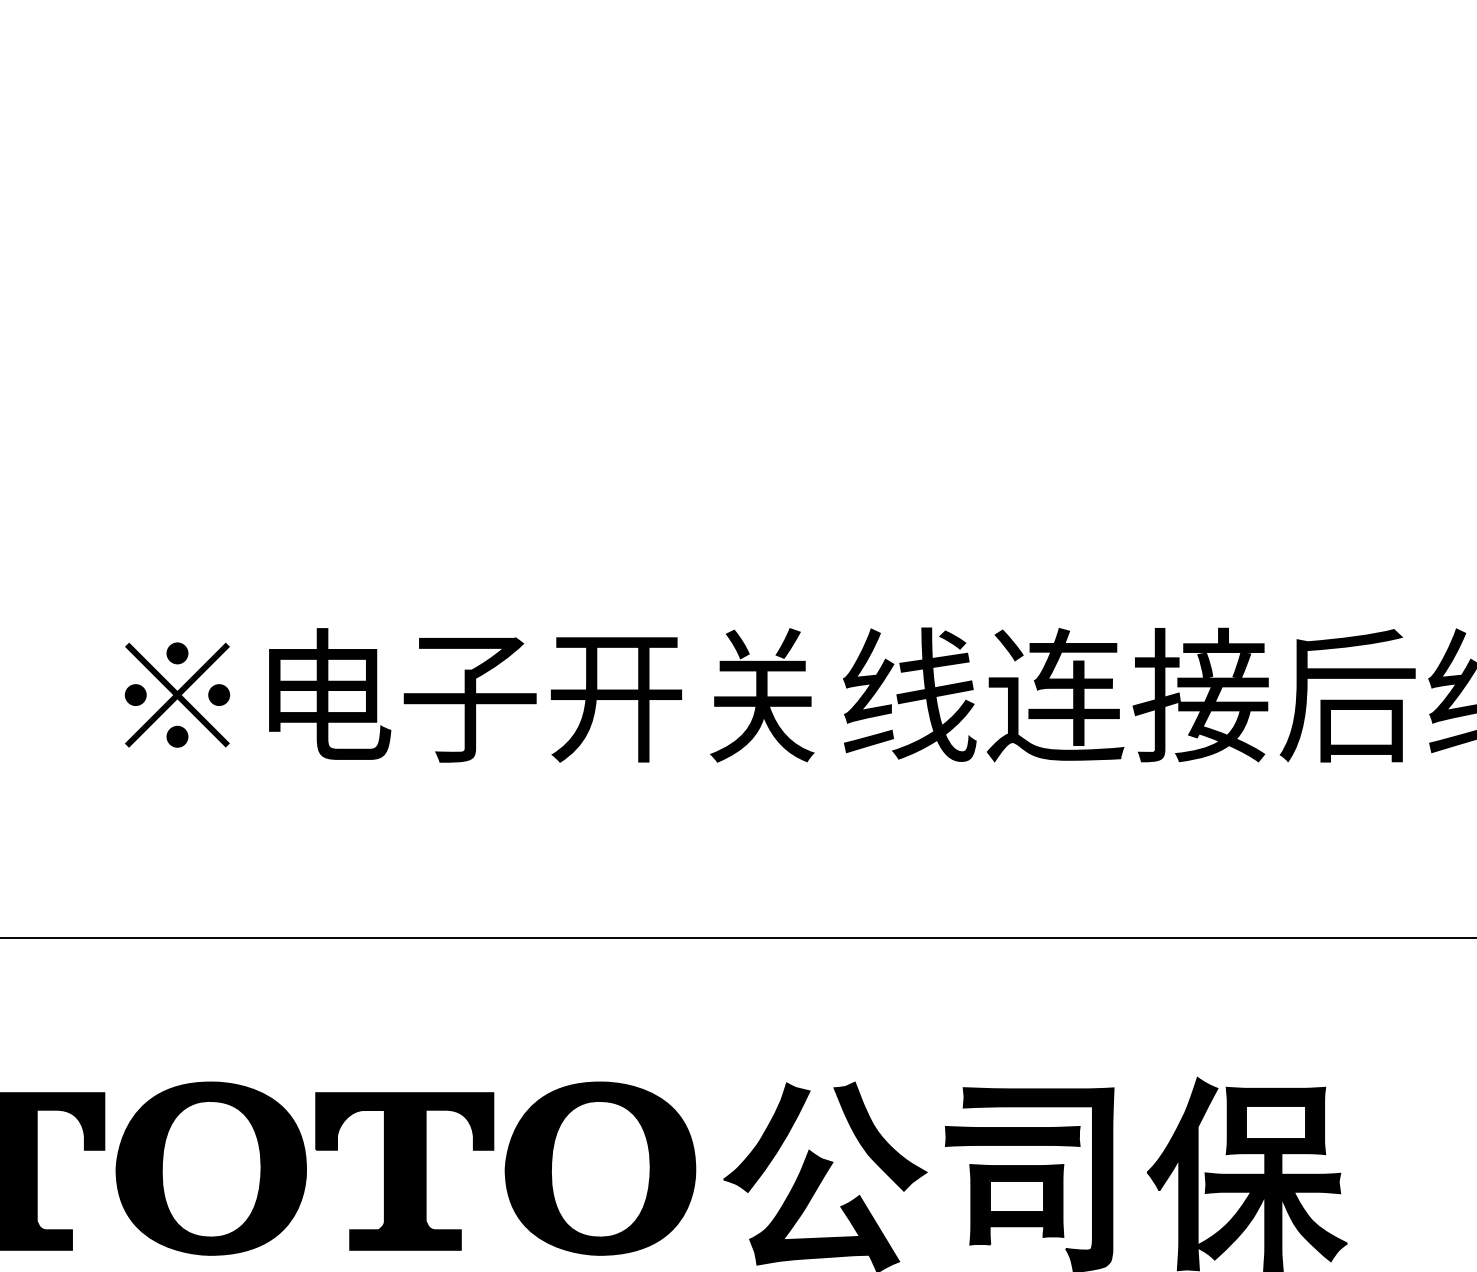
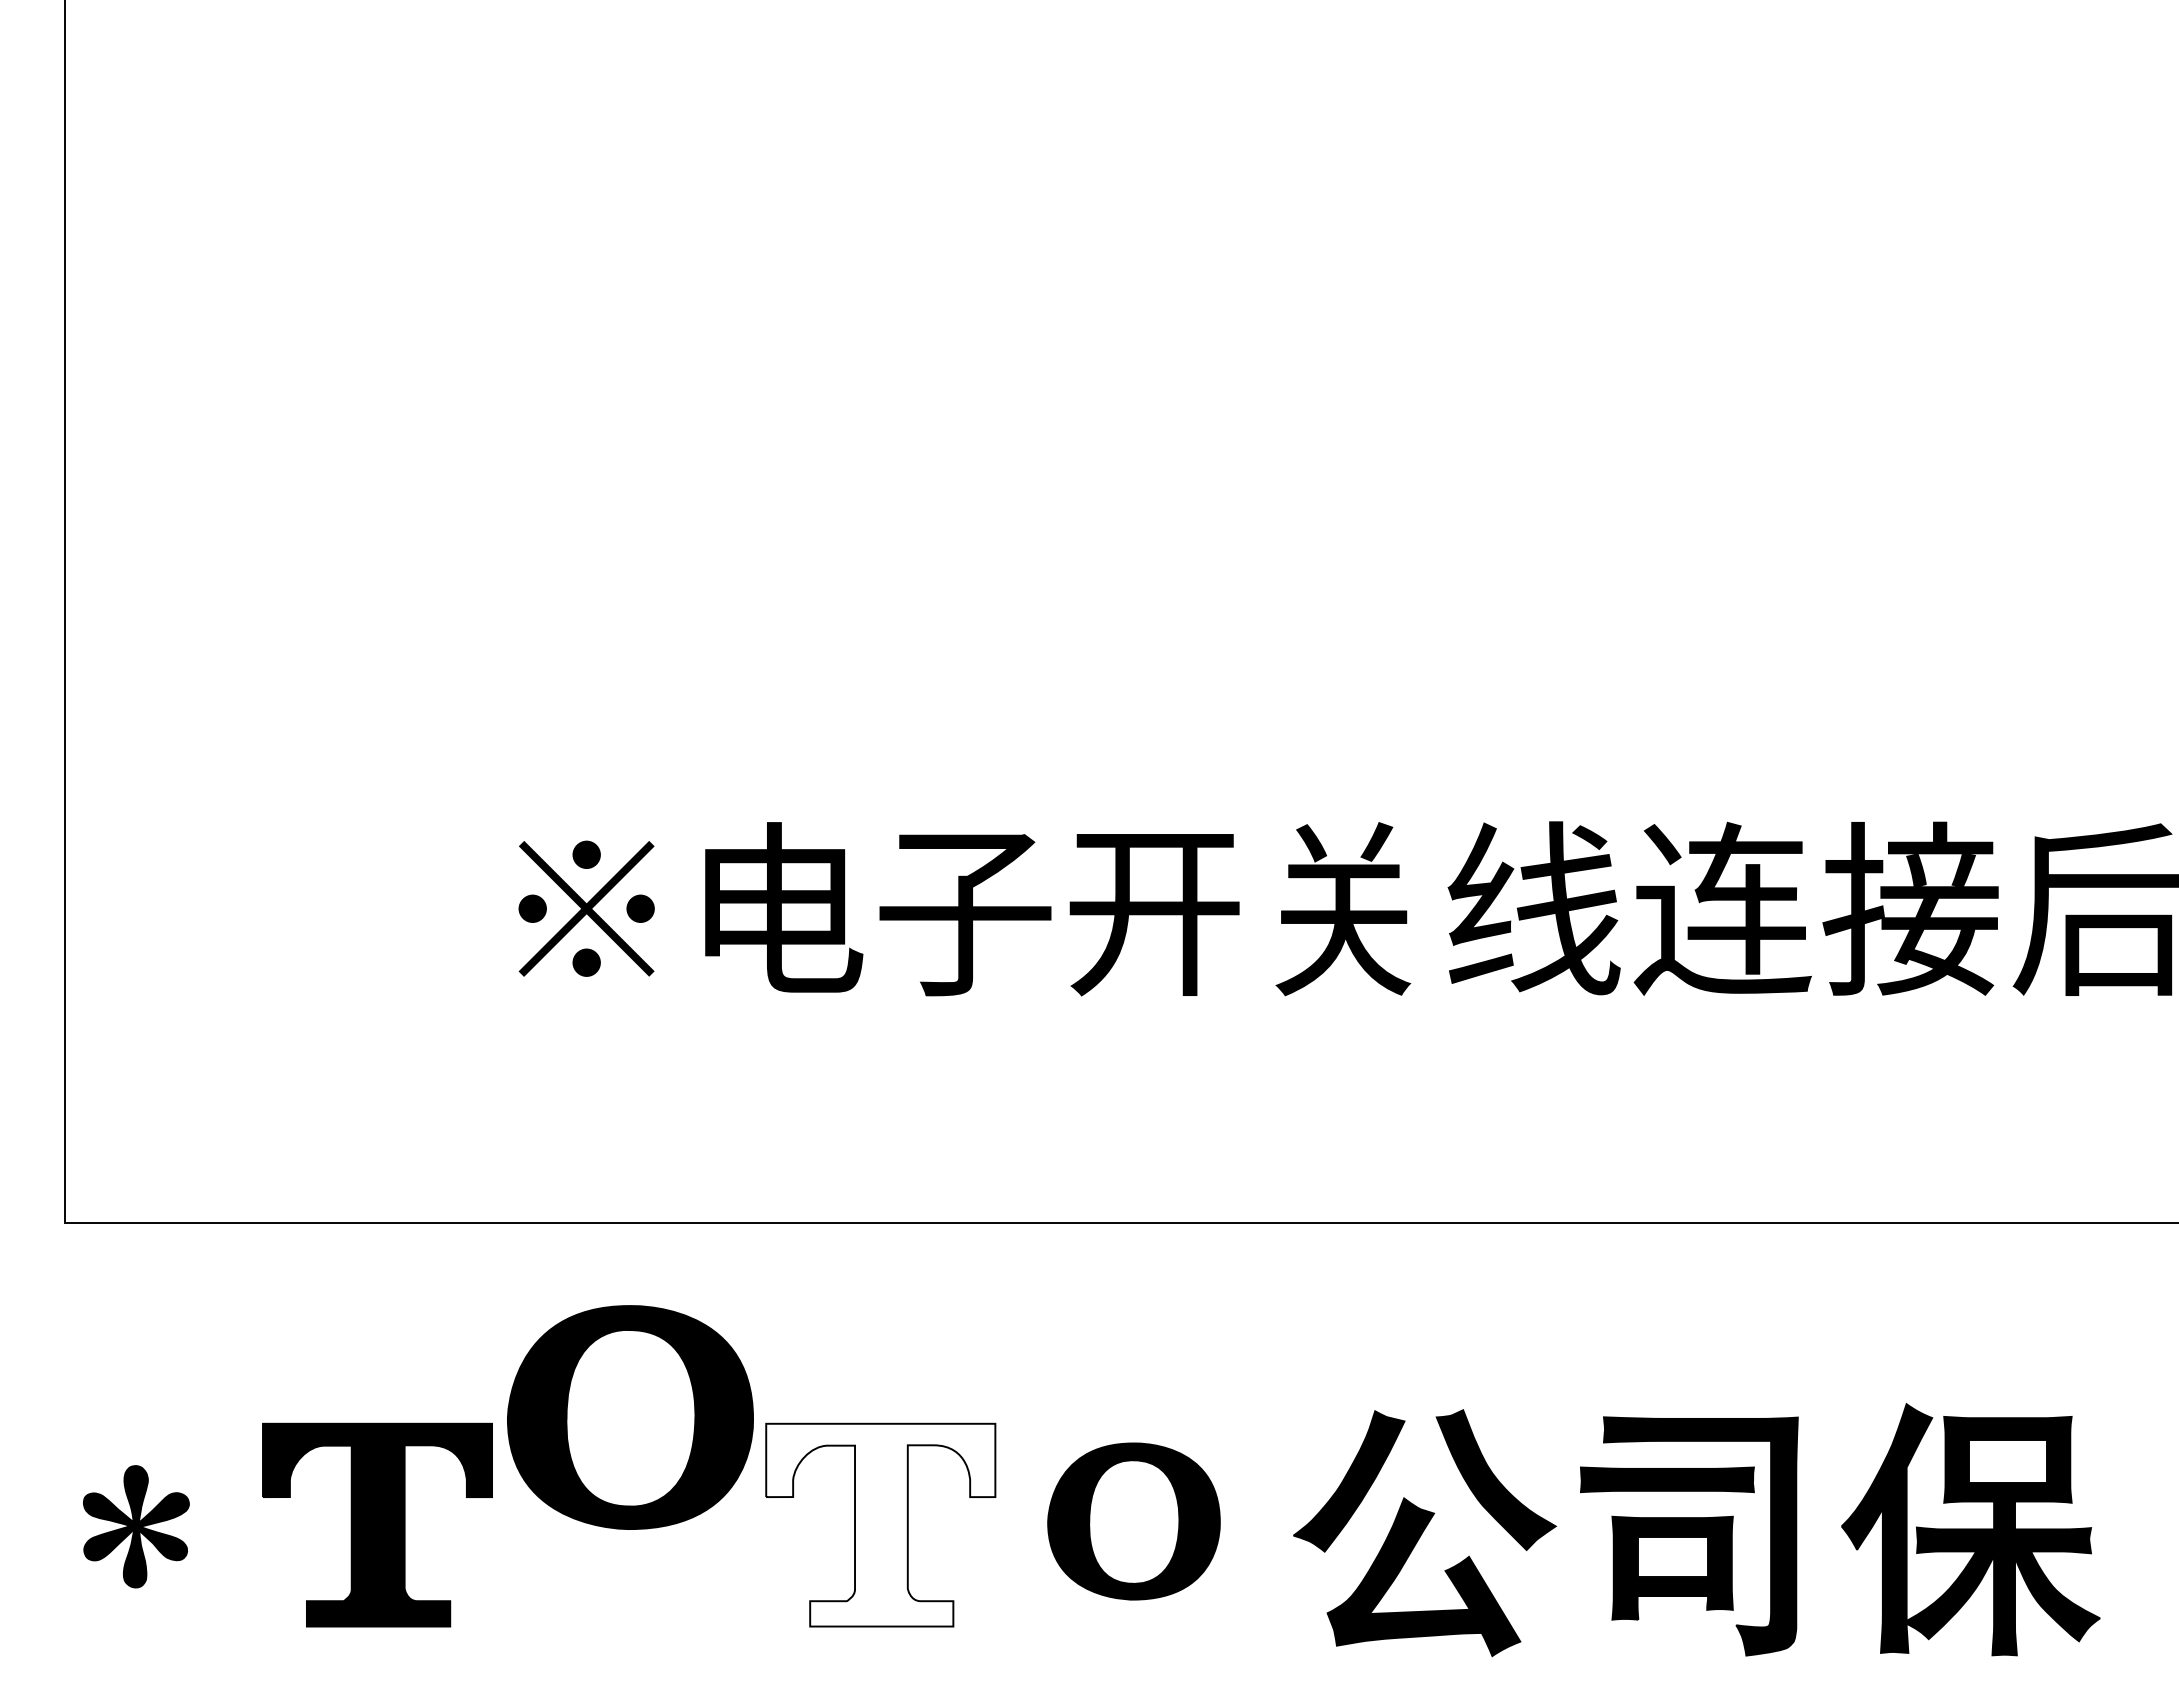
part: (211, 1168) -> (630, 1417), moved
part: (600, 1168) -> (1133, 1521), size x0.7
fill: (404, 1170) -> (880, 1524), removed

